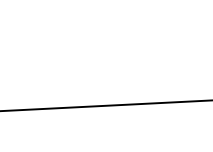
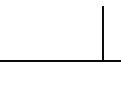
line: (185, 53) -> (102, 33), added

